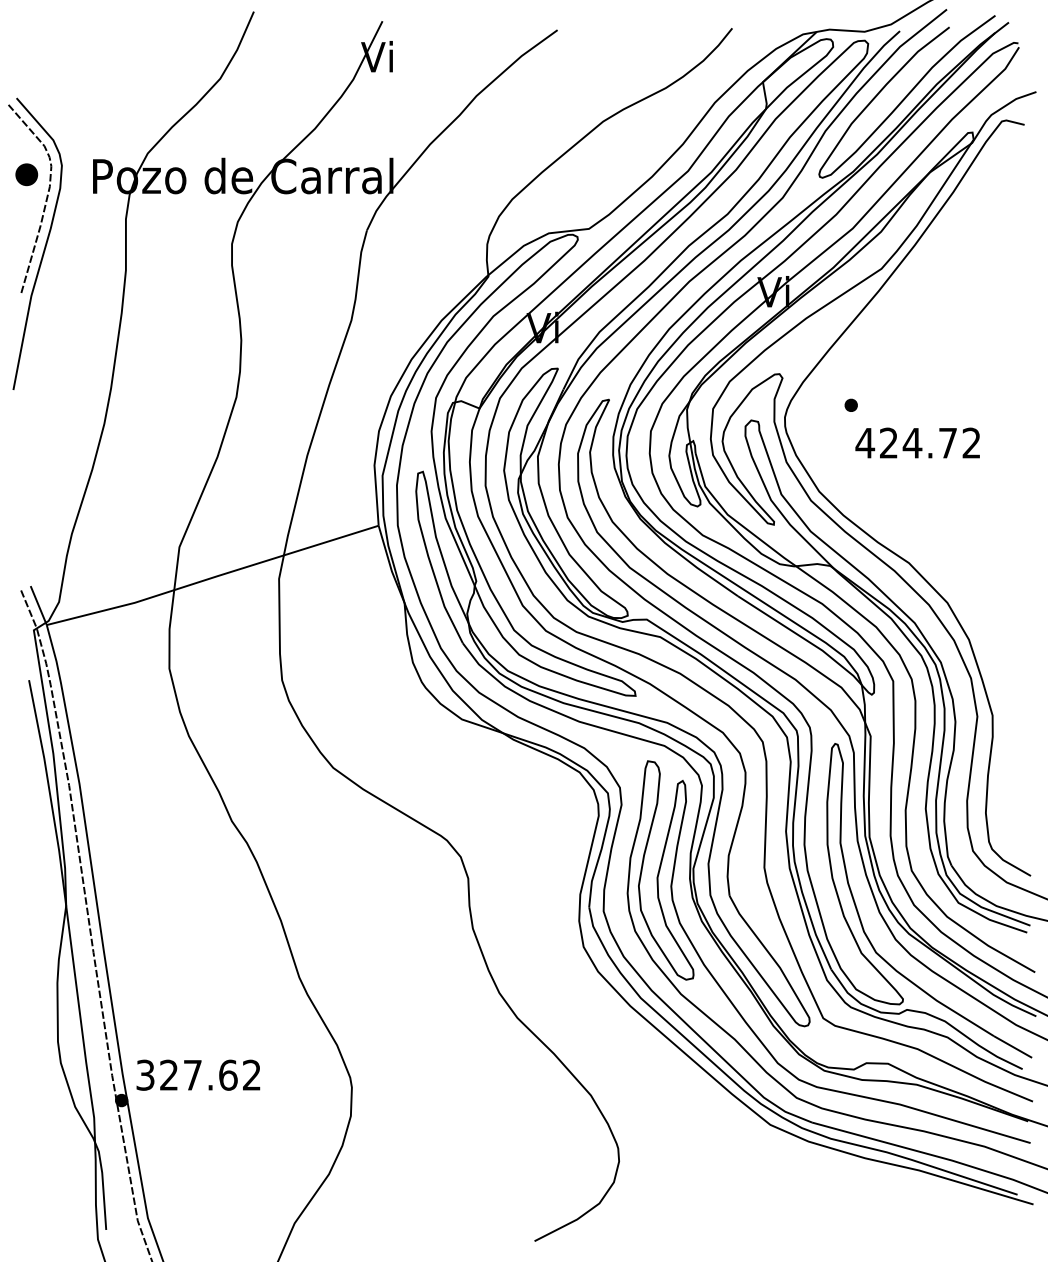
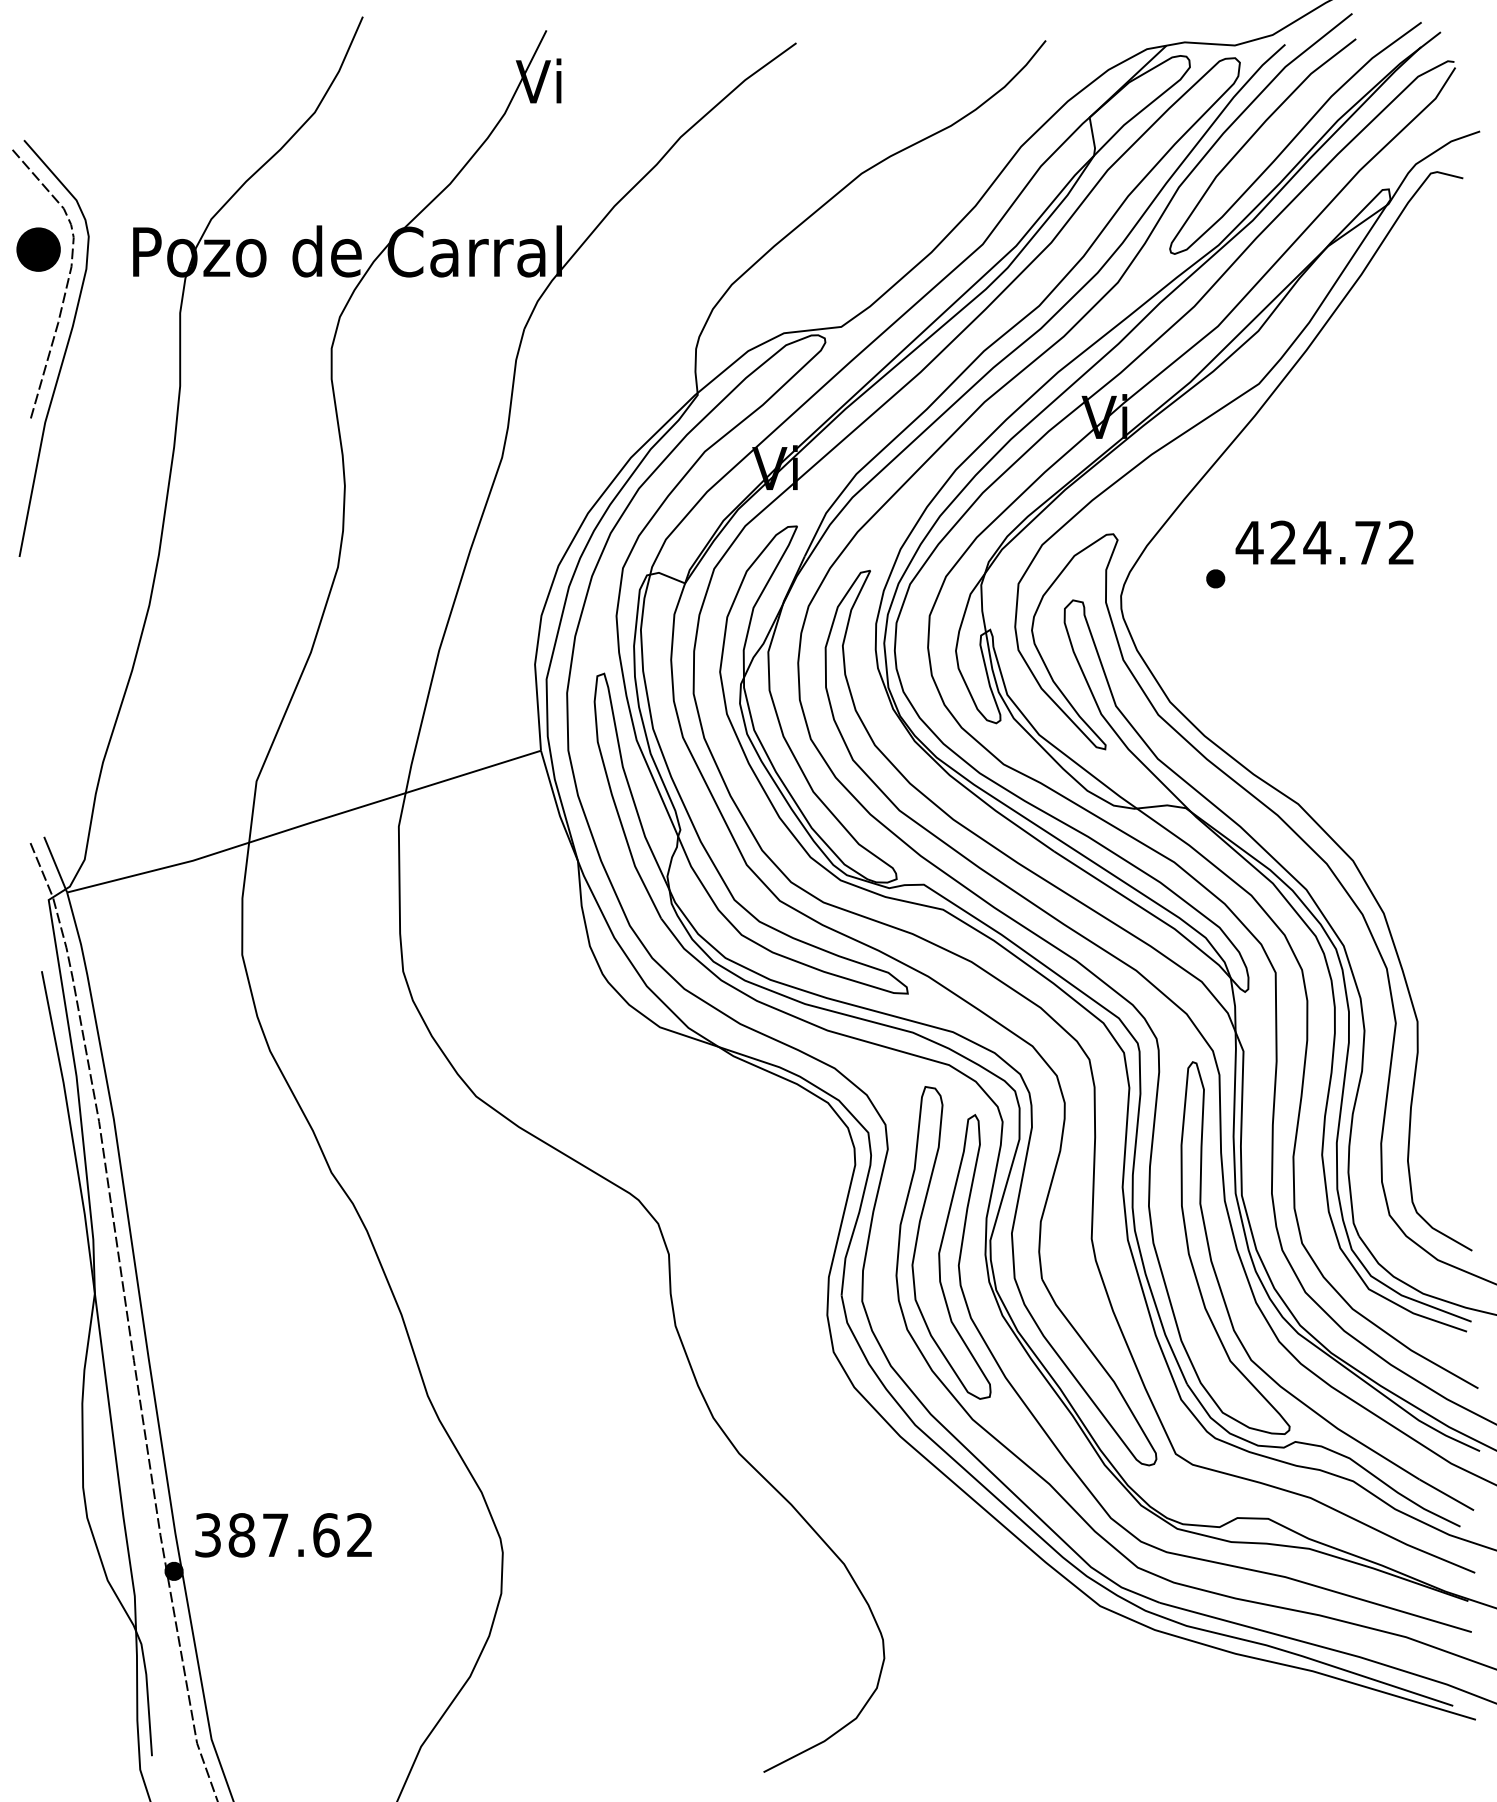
part: (26, 174) -> (38, 249), size x1.43
text: (917, 442) -> (1324, 542), moved
text: (168, 1075) -> (241, 1535), 327.62 -> 387.62

